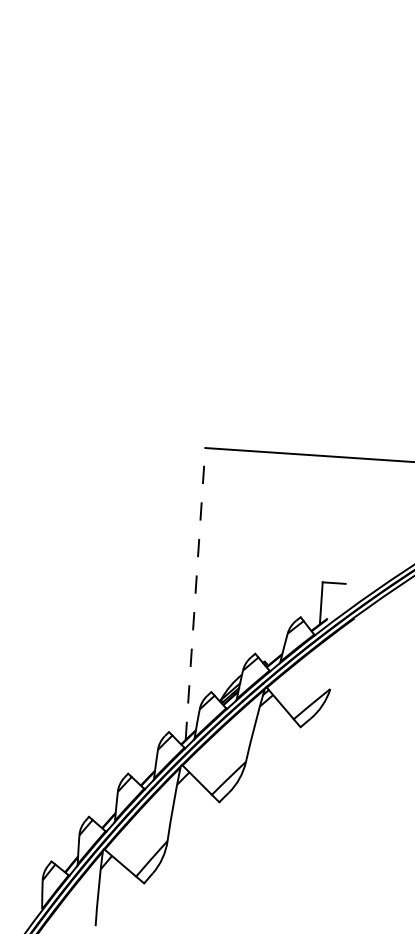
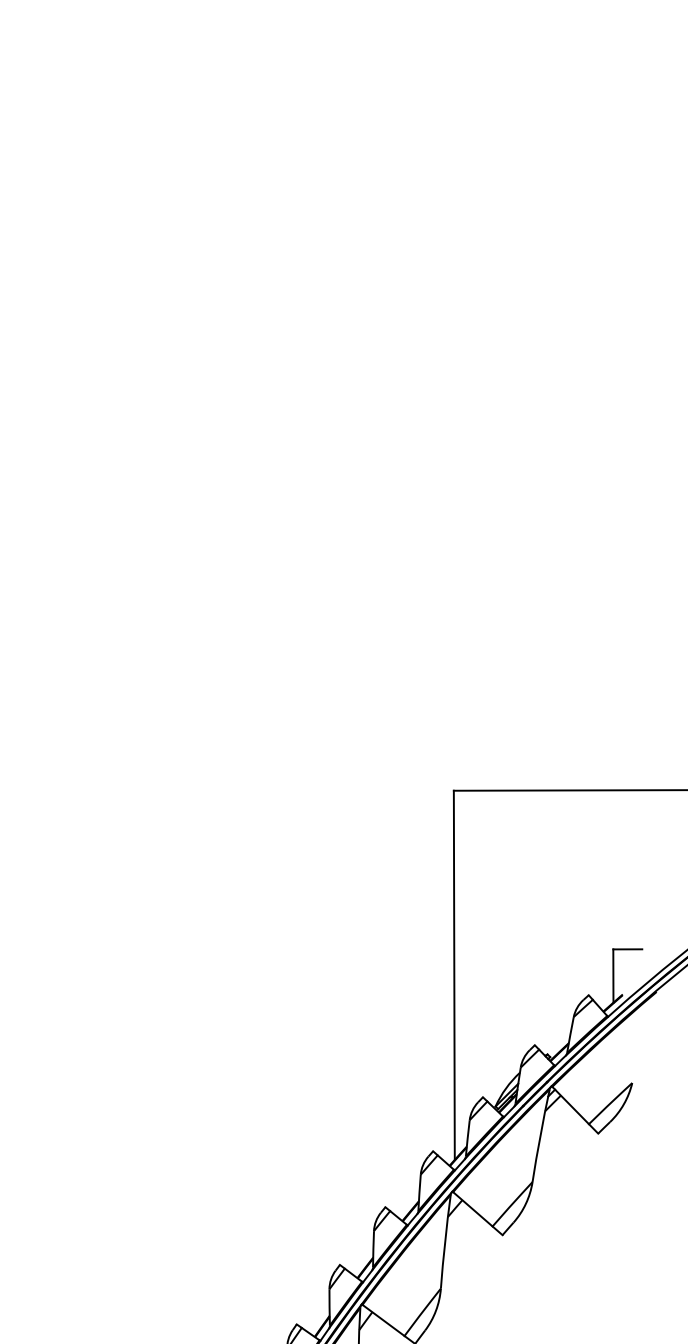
line: (195, 594) -> (454, 975), dashed -> solid

